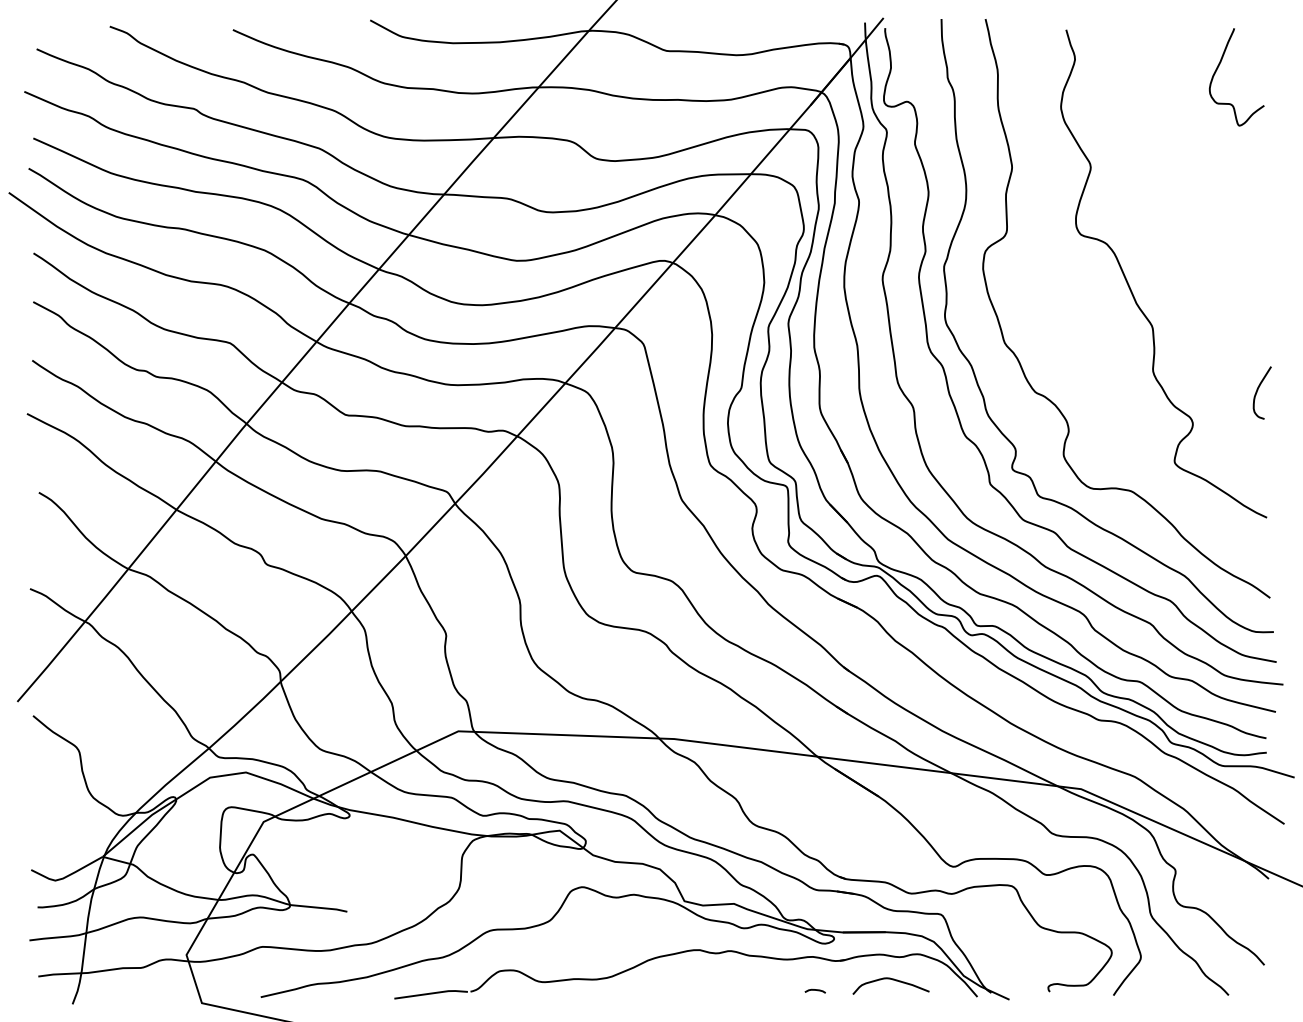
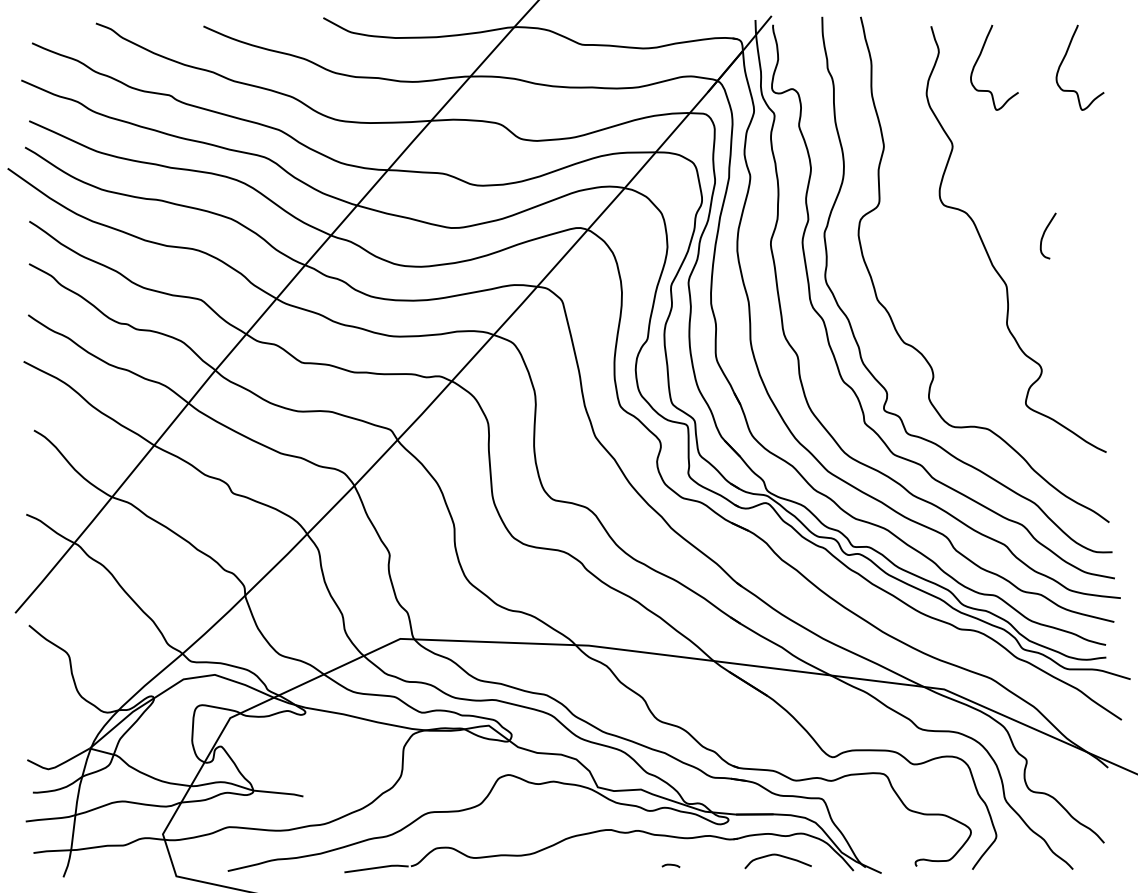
curve: (1120, 68) -> (978, 60), added
curve: (1258, 390) -> (1044, 233), moved
curve: (814, 990) -> (670, 865), moved

